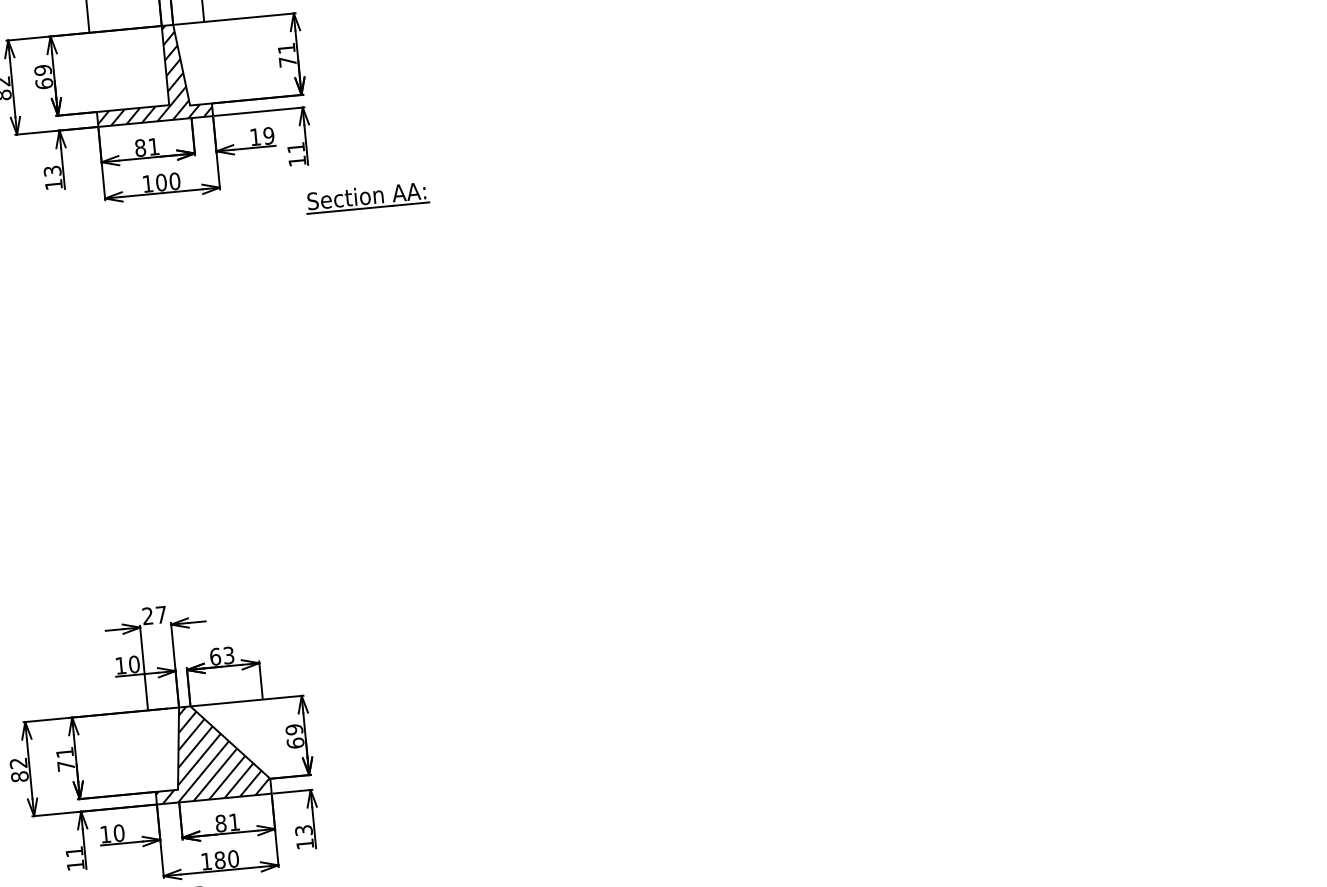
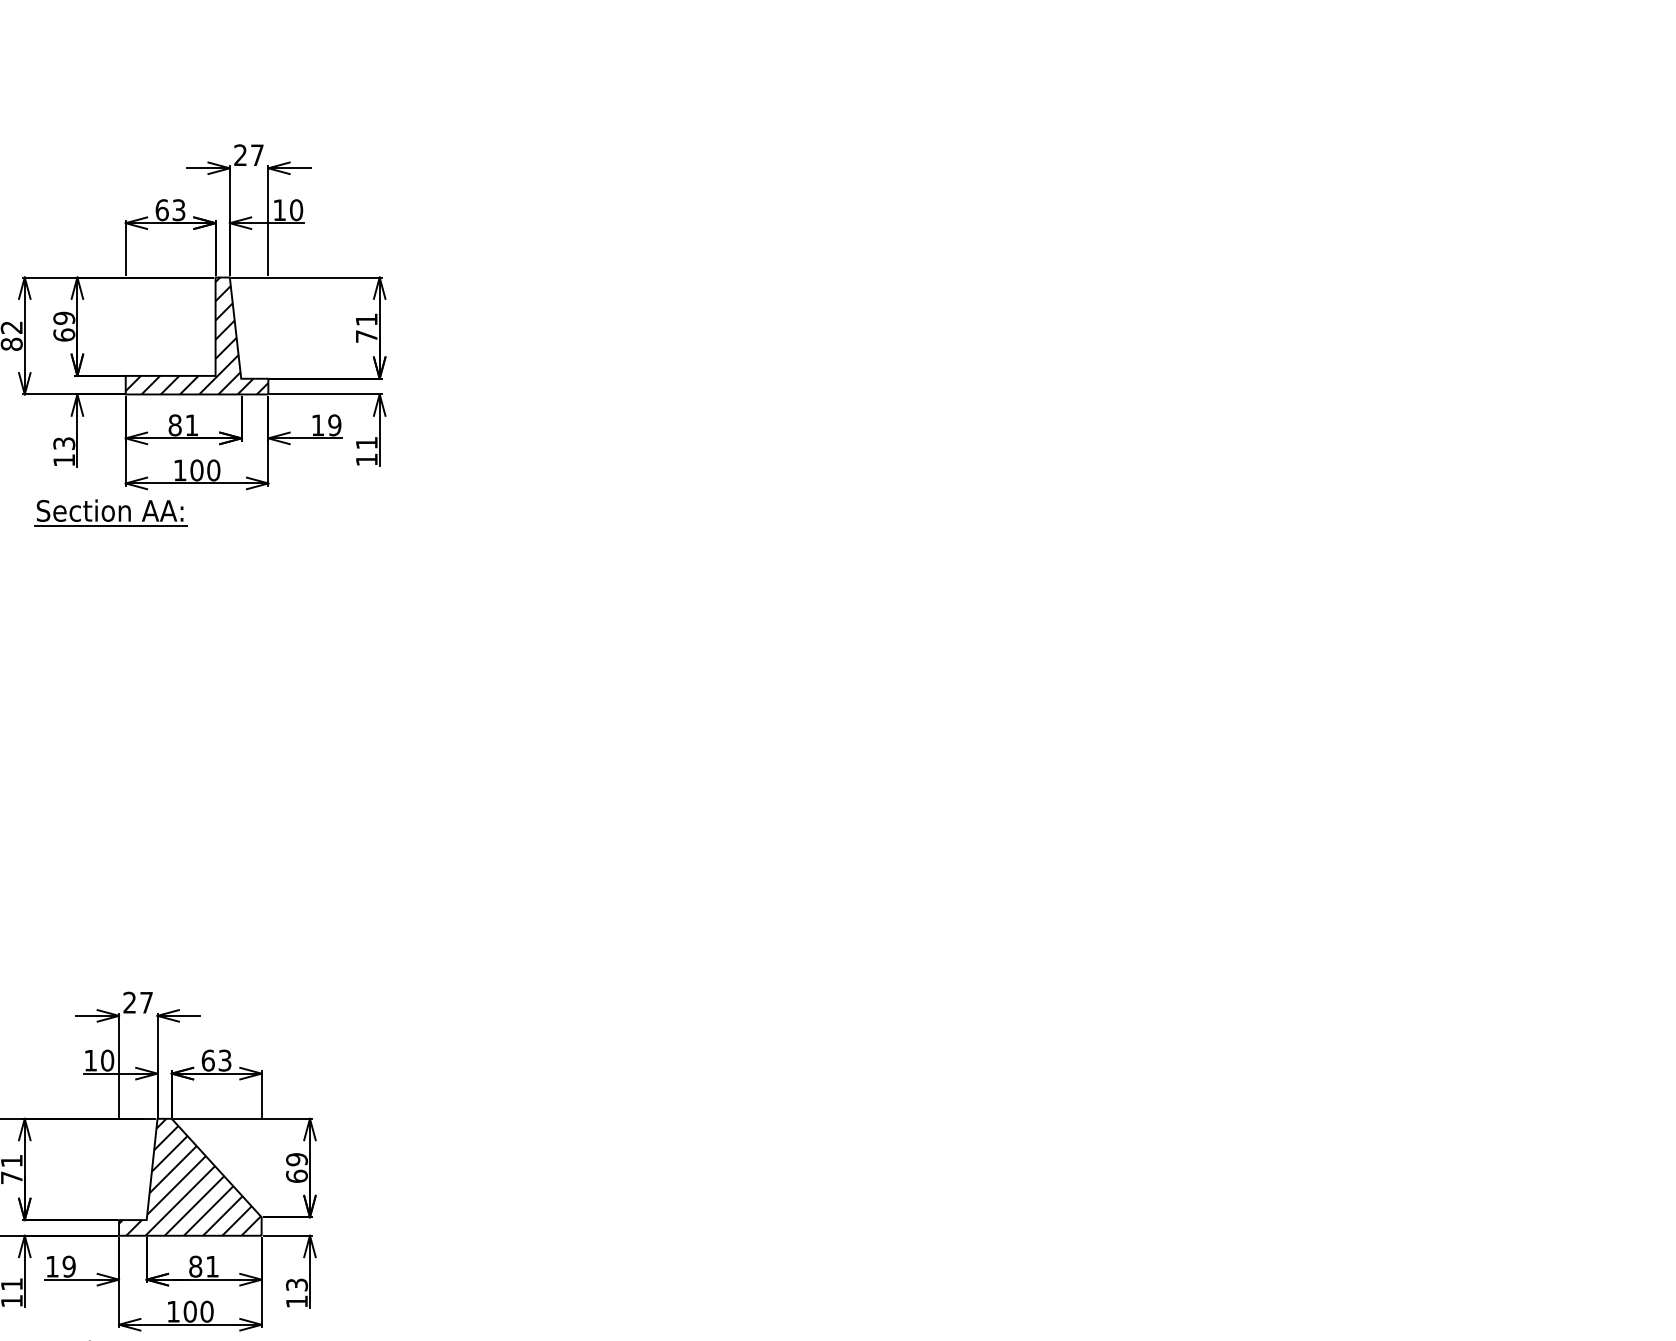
part: (367, 197) -> (110, 512), moved
text: (118, 833) -> (68, 1266), 10 -> 19
text: (219, 860) -> (189, 1311), 180 -> 100

